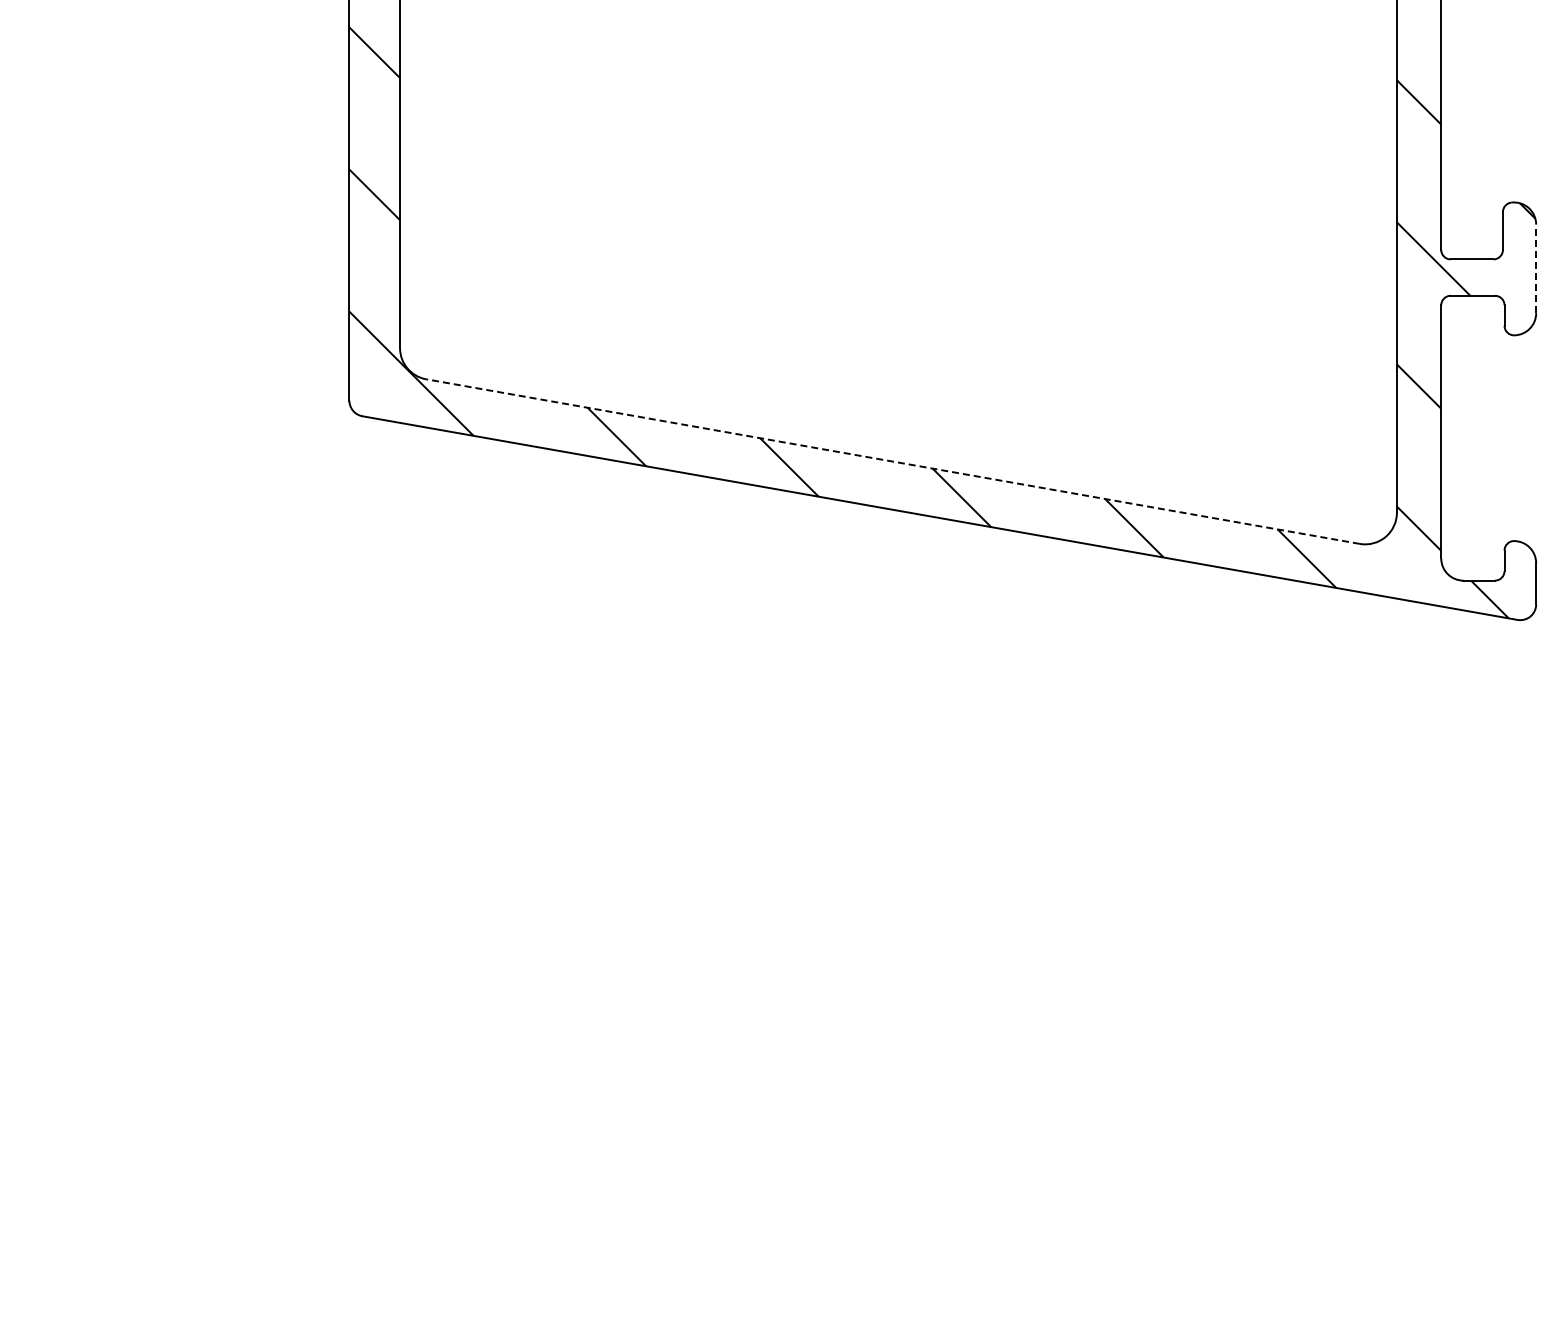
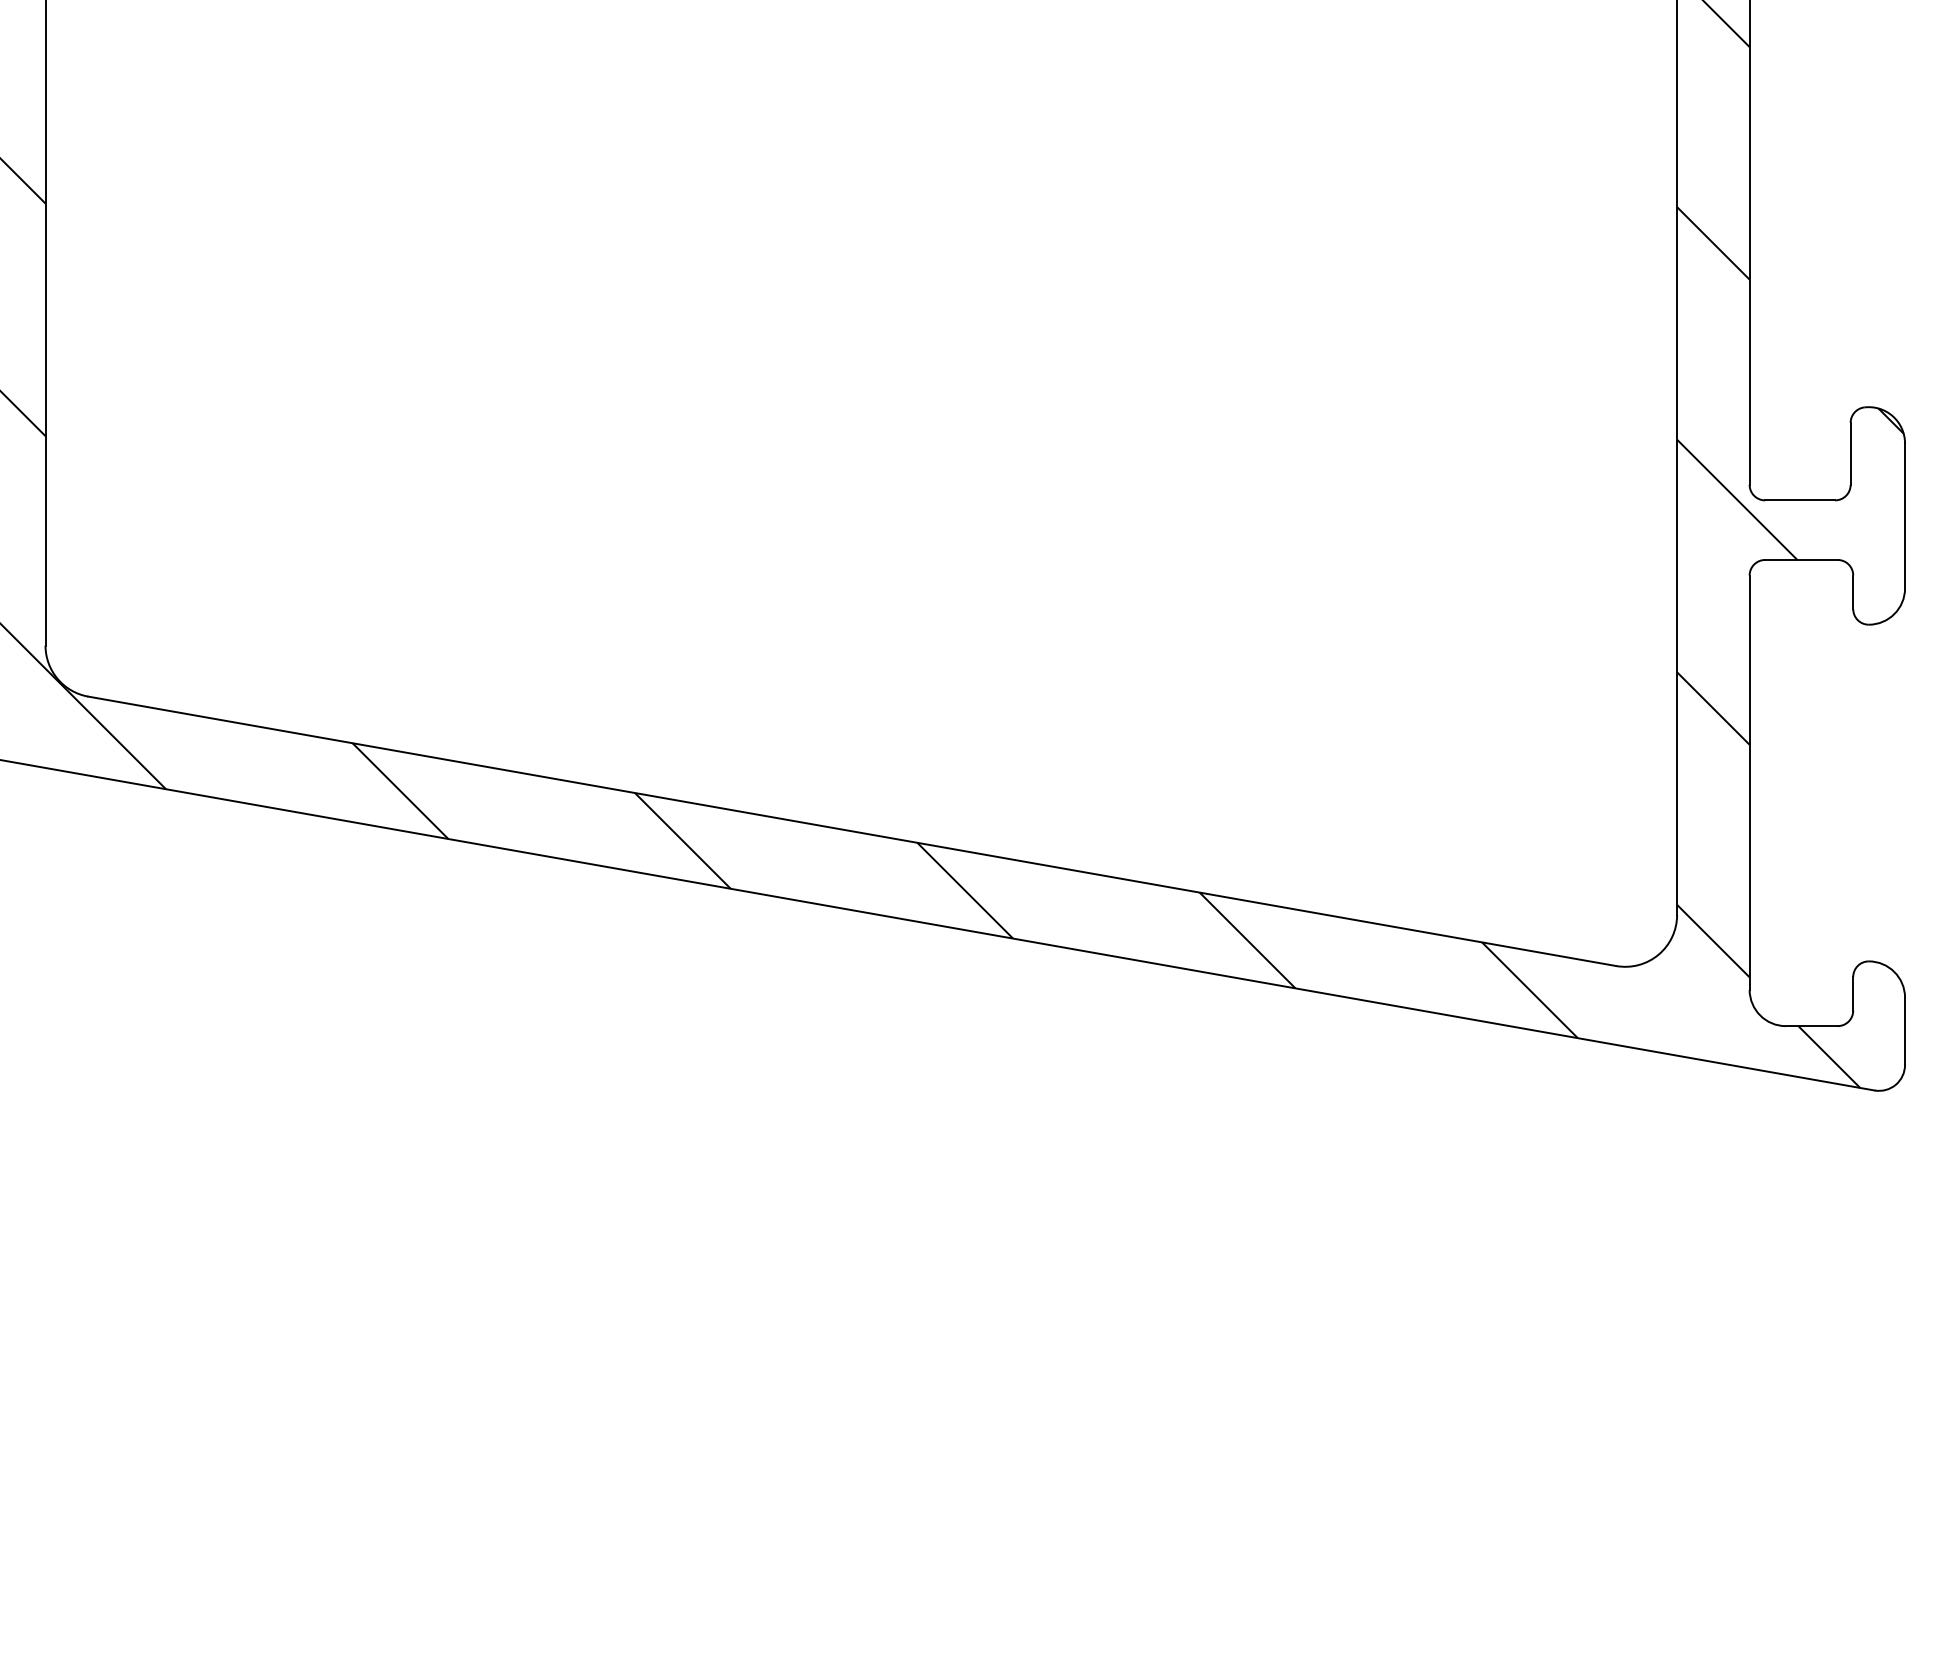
line: (1536, 268) -> (1905, 515), dashed -> solid
line: (893, 461) -> (853, 831), dashed -> solid

